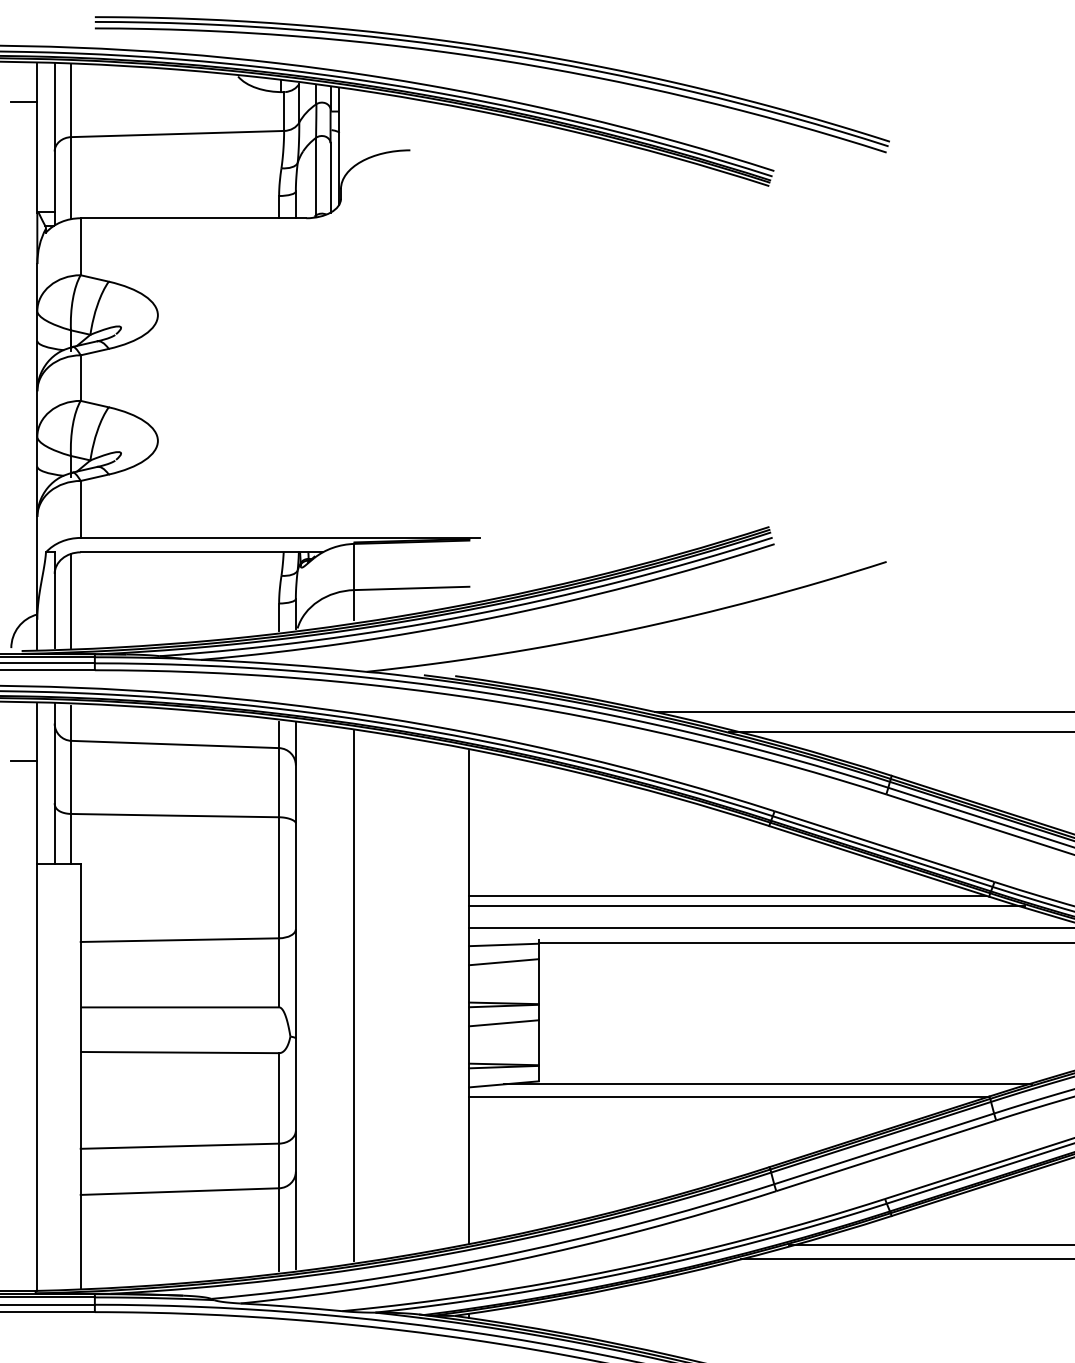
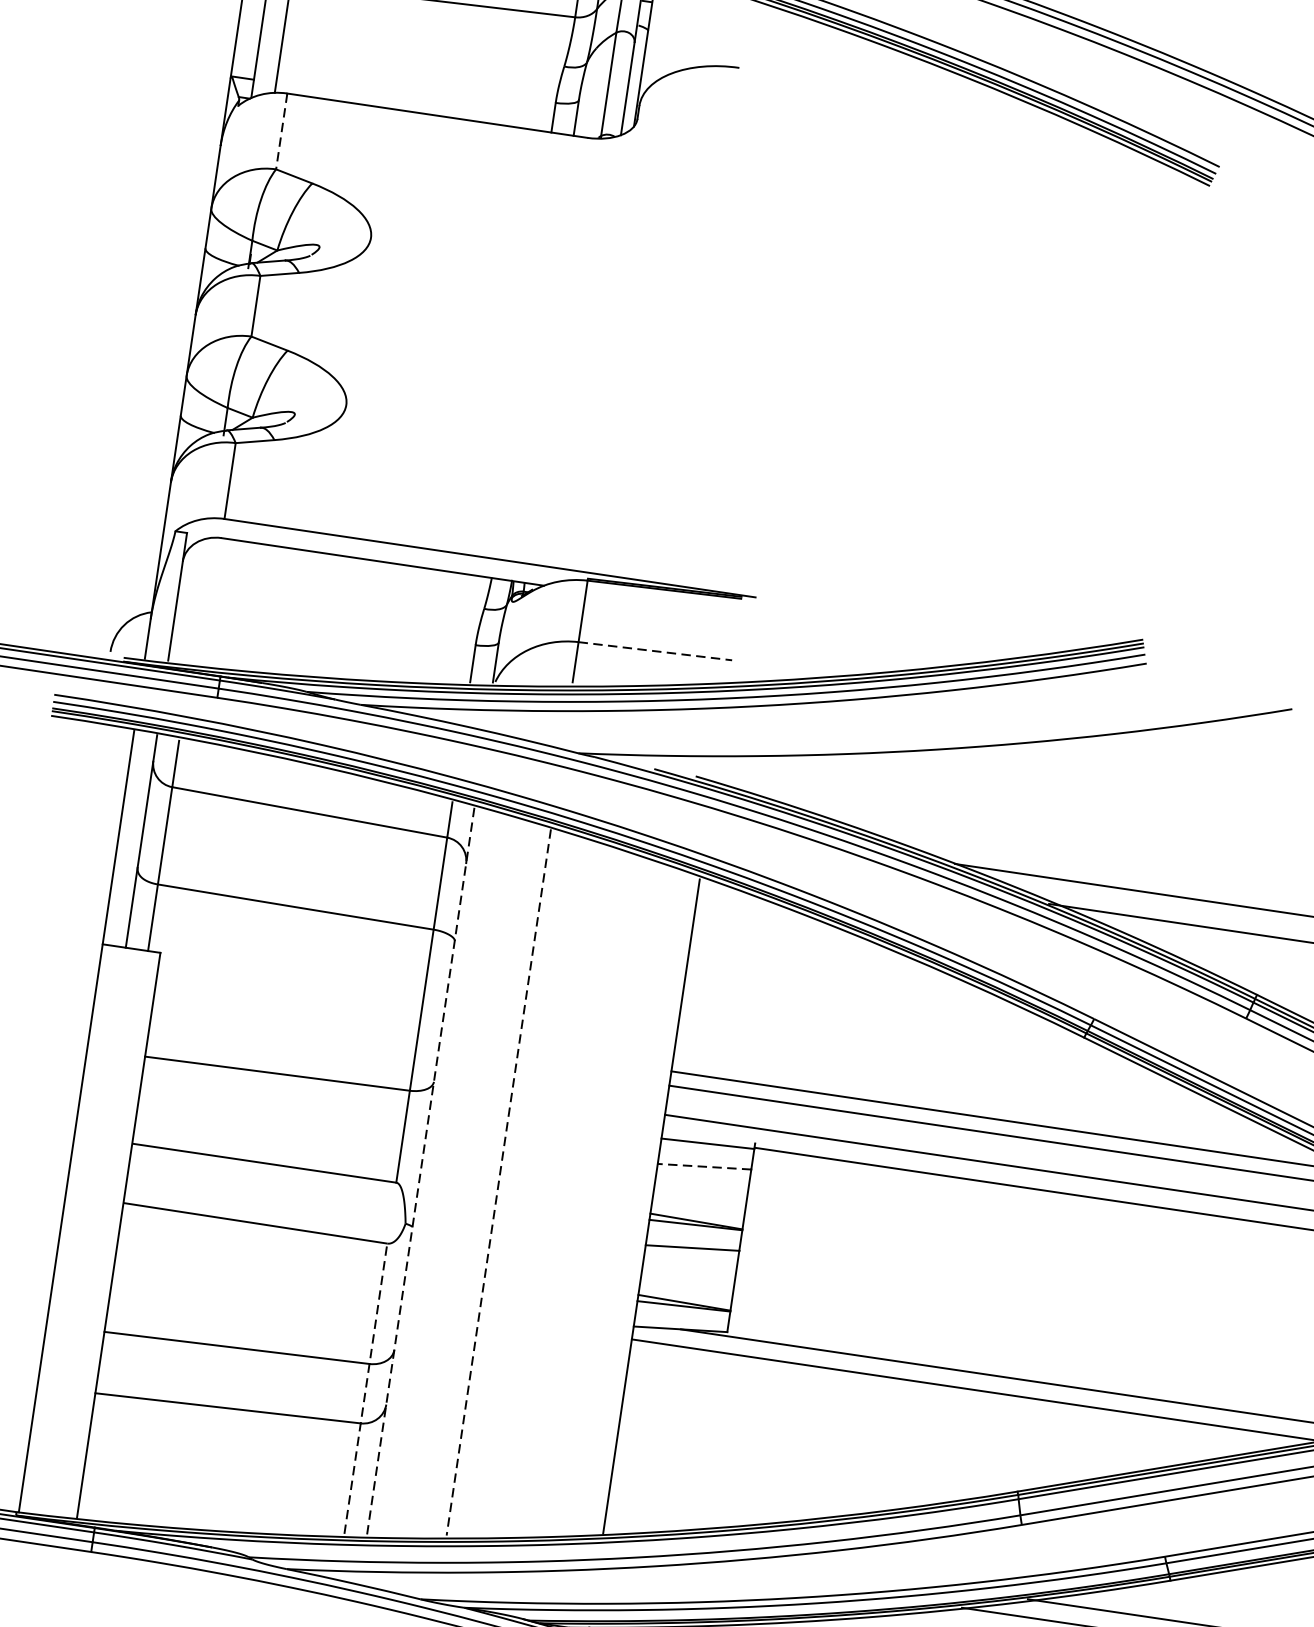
line: (80, 247) -> (281, 132), solid -> dashed
line: (412, 588) -> (656, 651), solid -> dashed
line: (71, 600) -> (199, 600), removed
line: (24, 760) -> (105, 804), removed
line: (504, 962) -> (705, 1167), solid -> dashed
line: (295, 995) -> (420, 1170), solid -> dashed
line: (354, 996) -> (498, 1182), solid -> dashed
line: (279, 1161) -> (366, 1387), solid -> dashed

